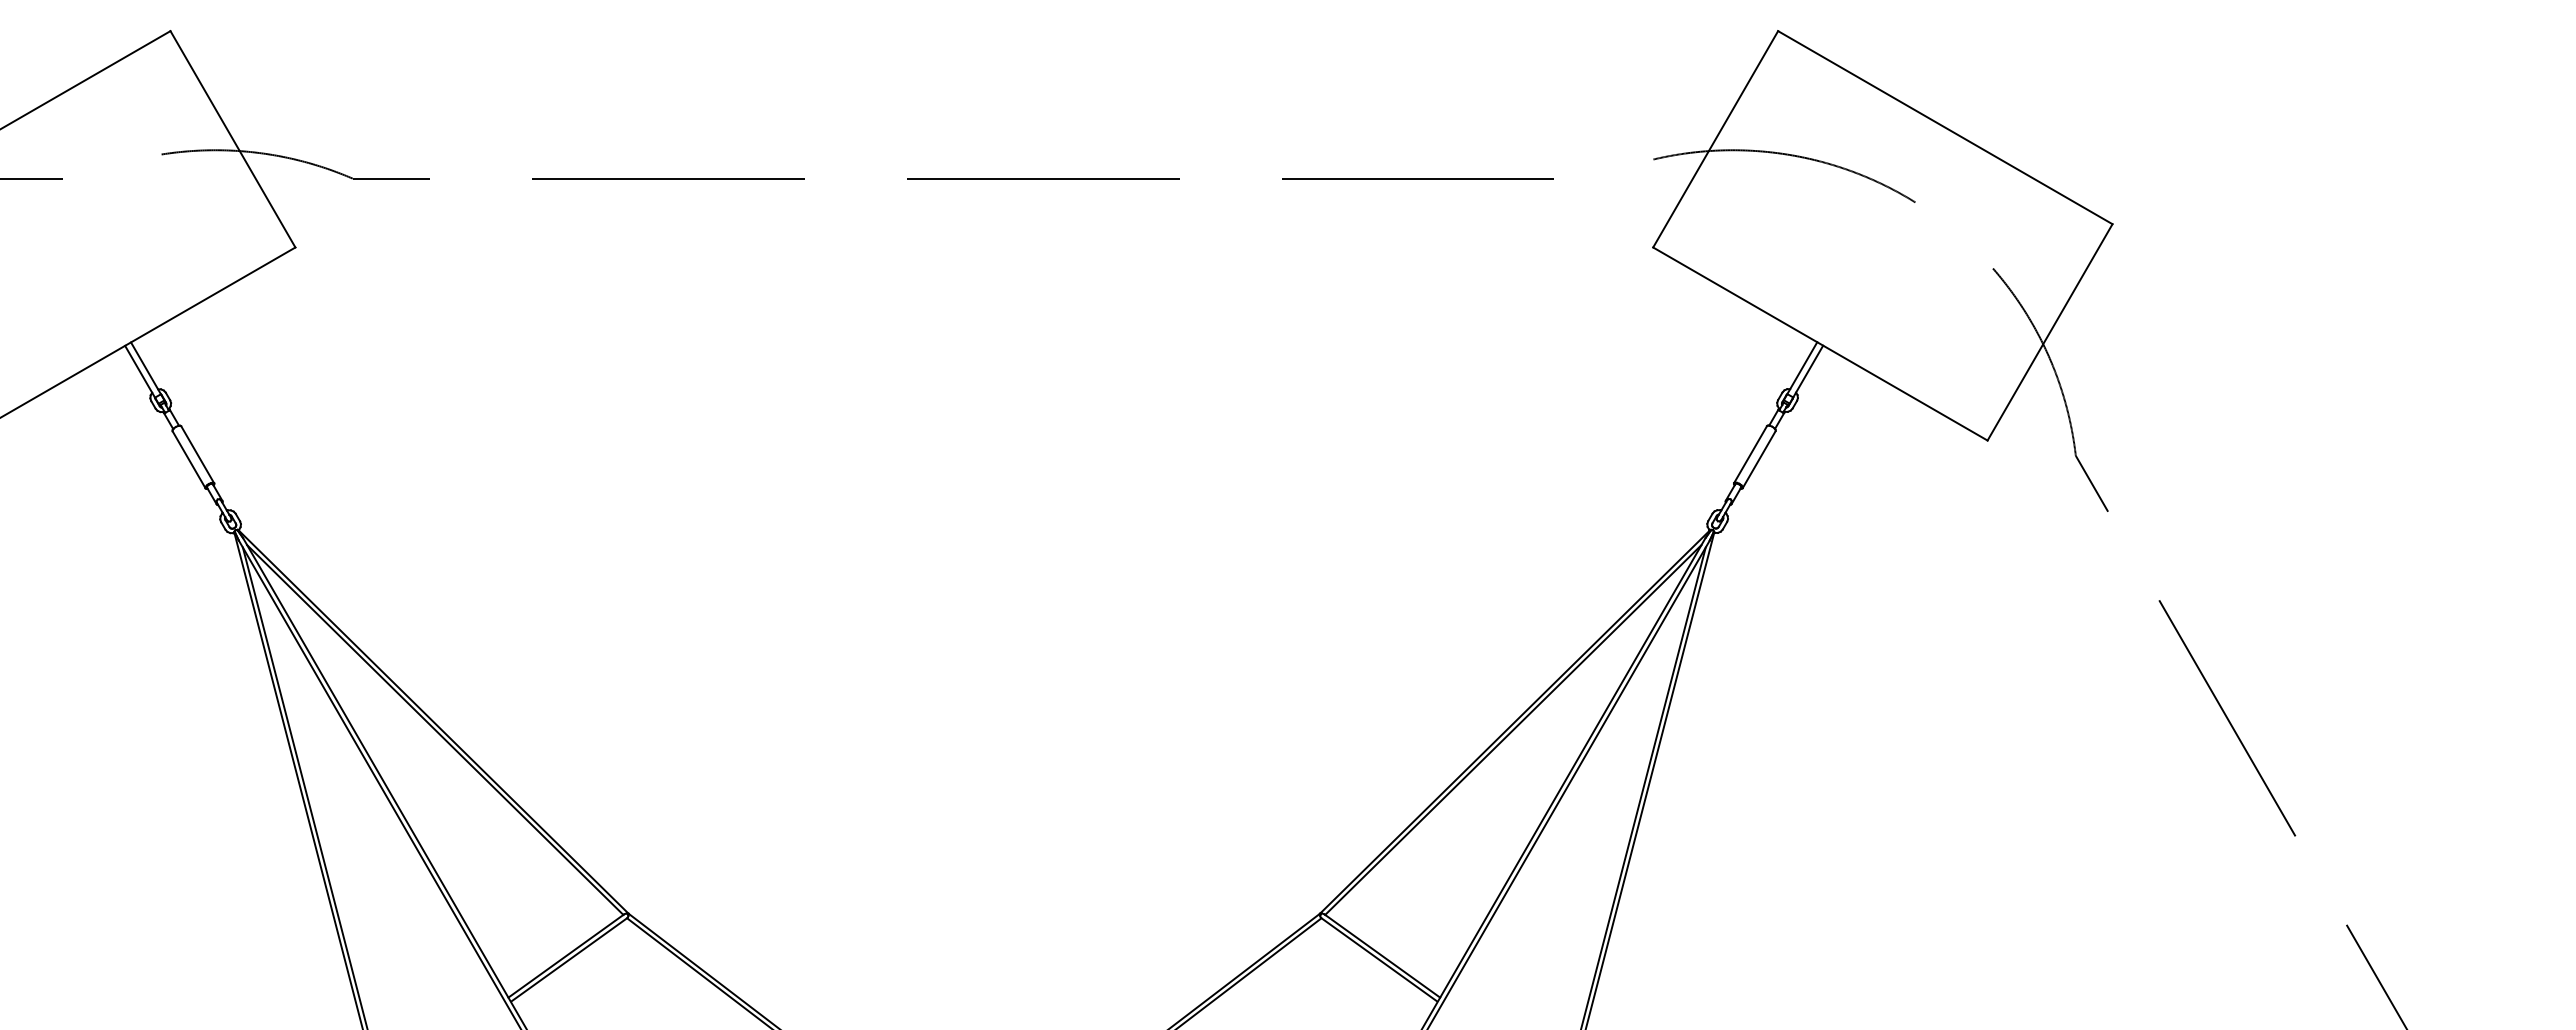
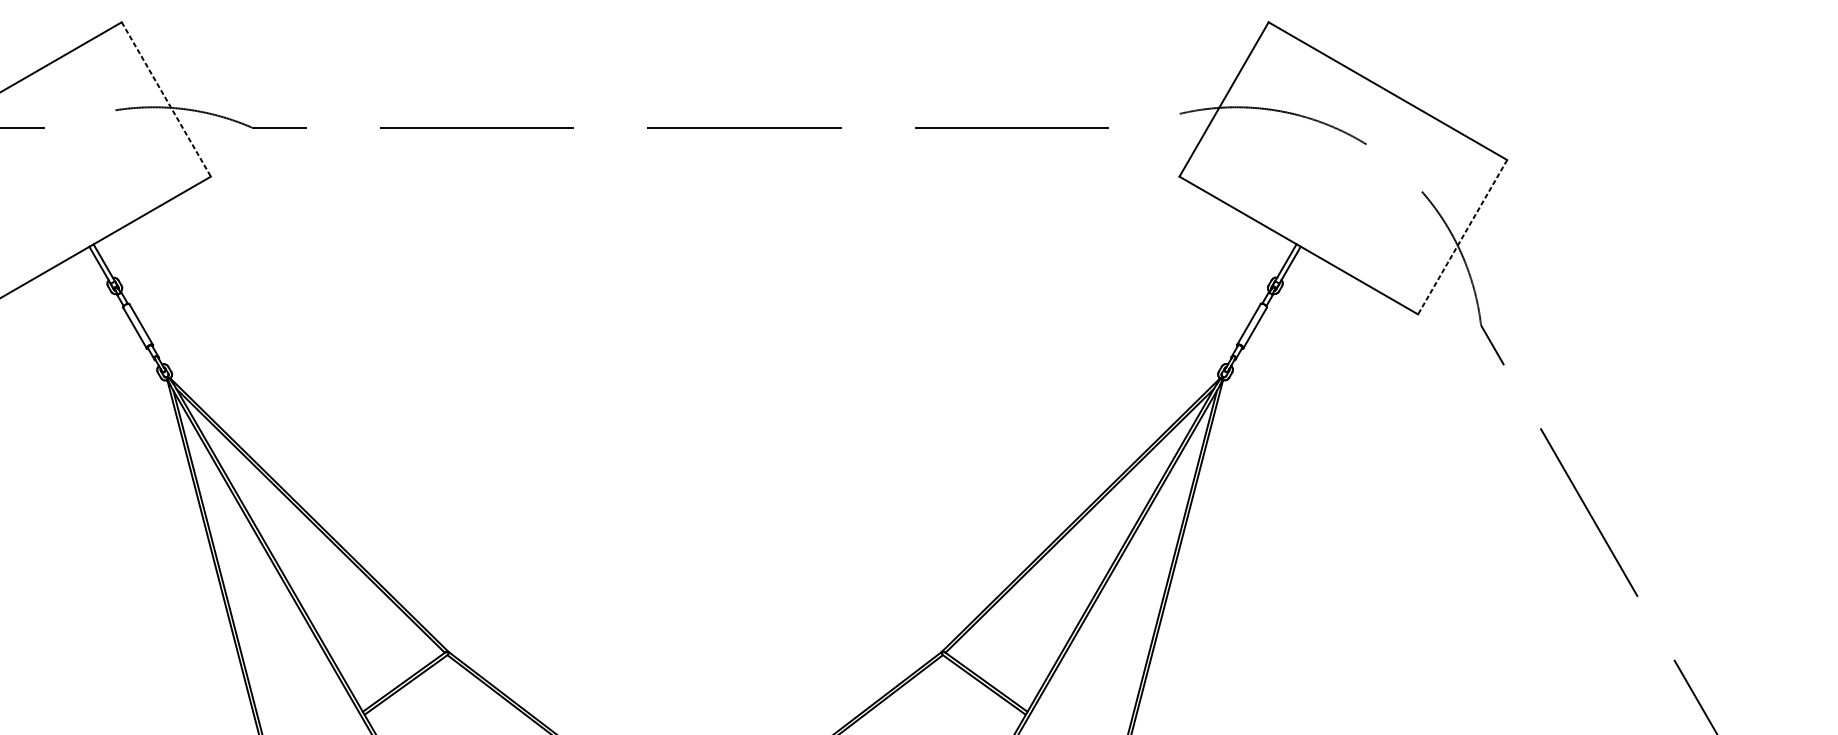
line: (232, 139) -> (166, 99), solid -> dashed
line: (2050, 332) -> (1462, 237), solid -> dashed

